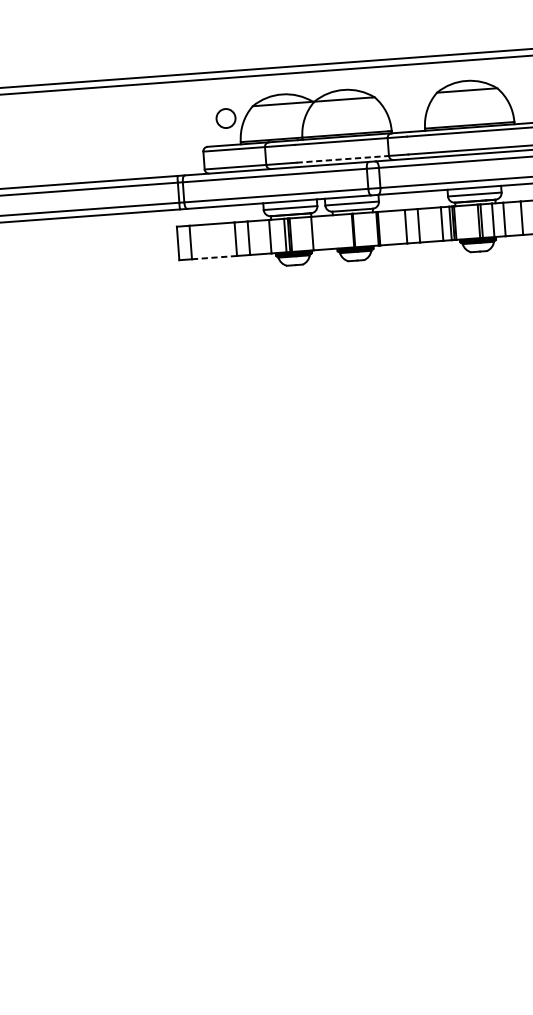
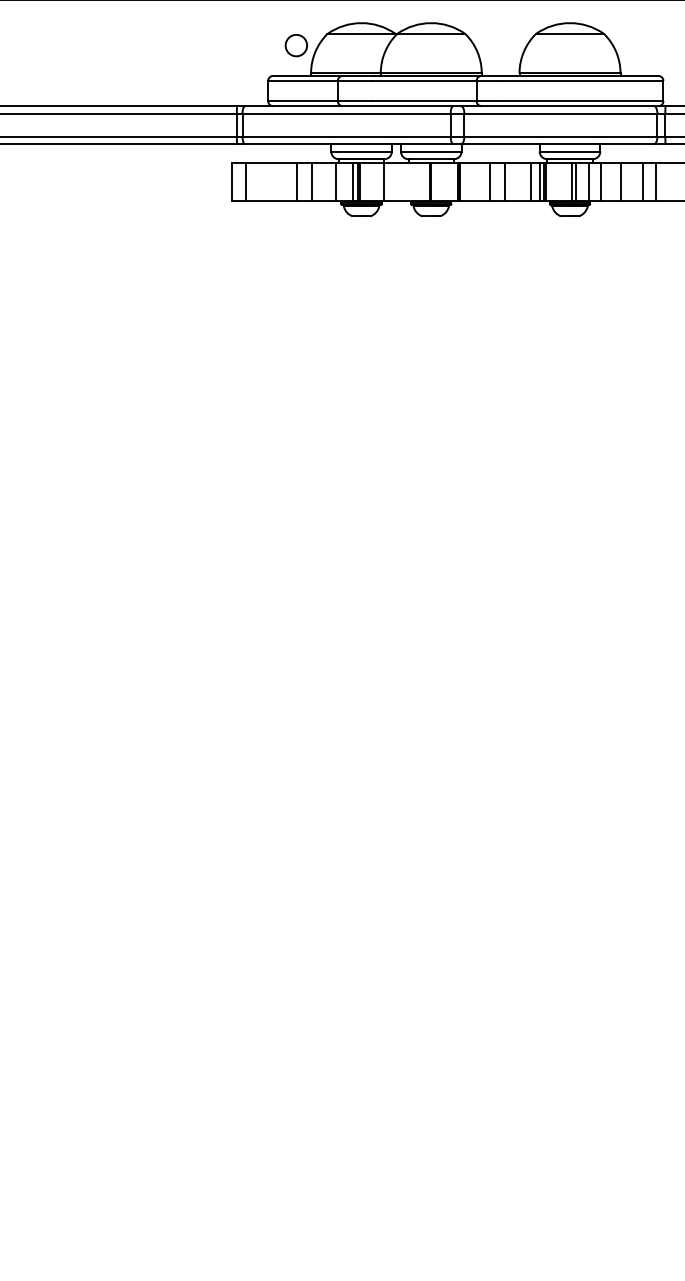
line: (342, 159) -> (424, 101), dashed -> solid
line: (214, 257) -> (271, 201), dashed -> solid

